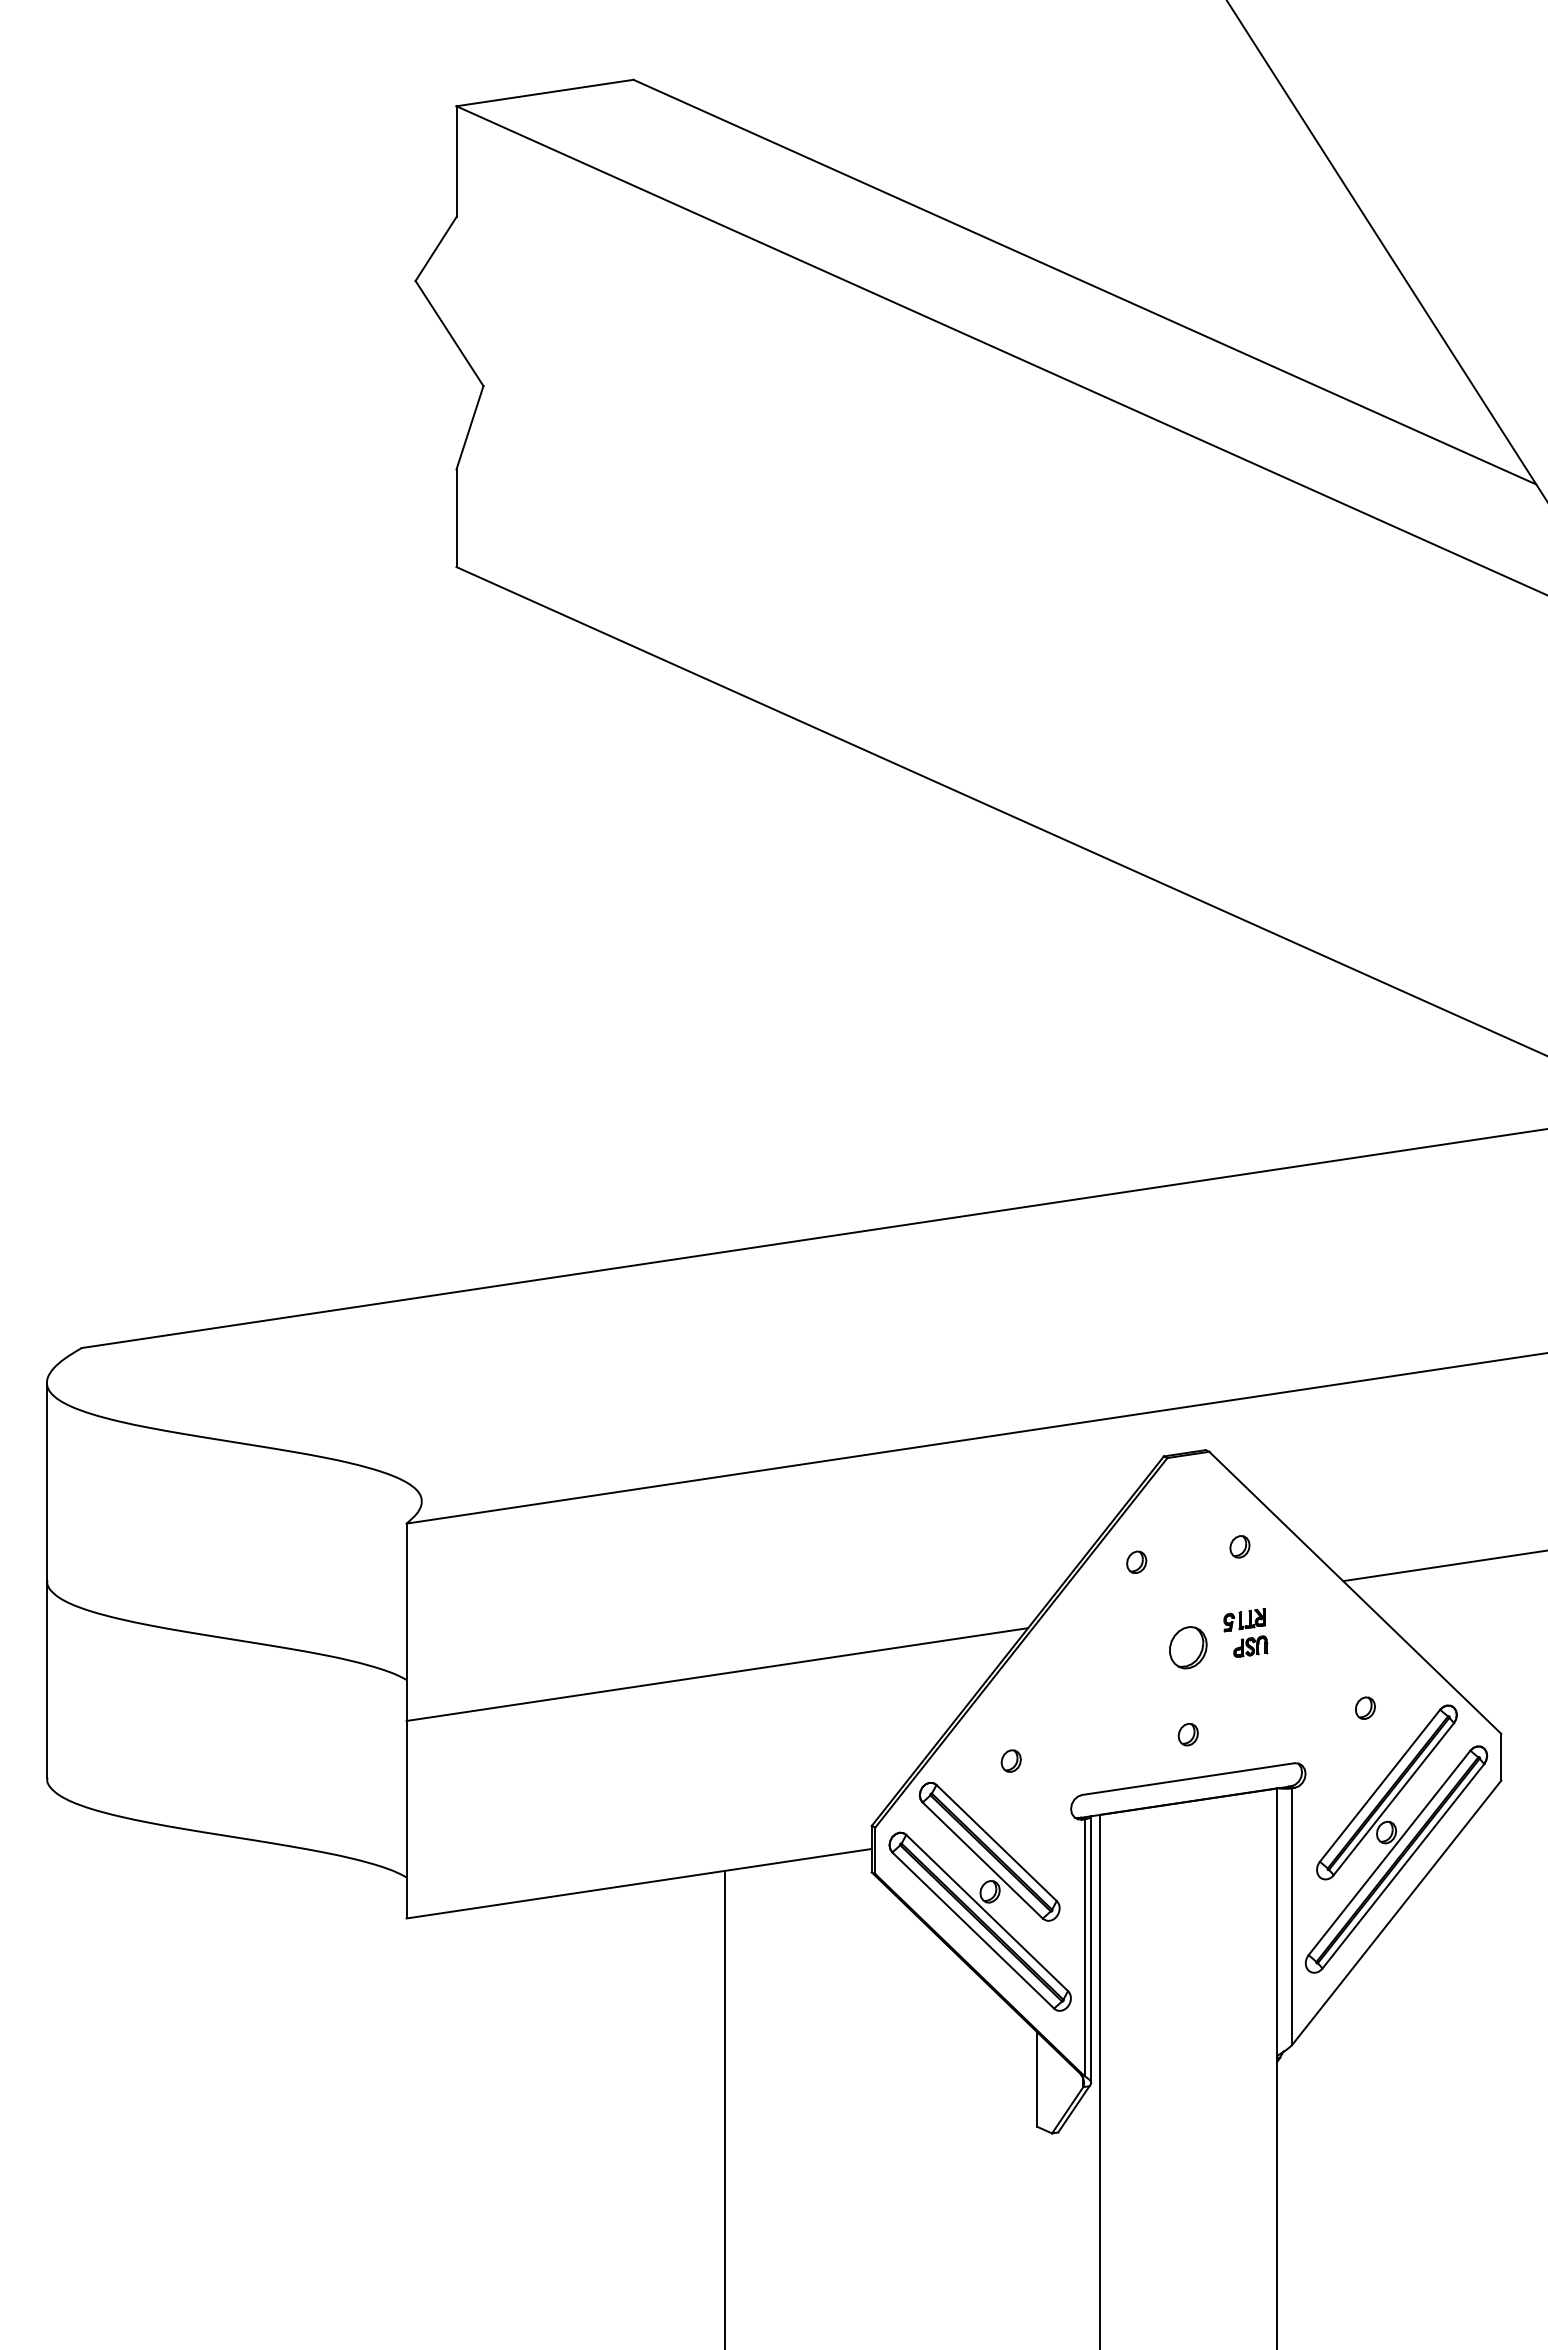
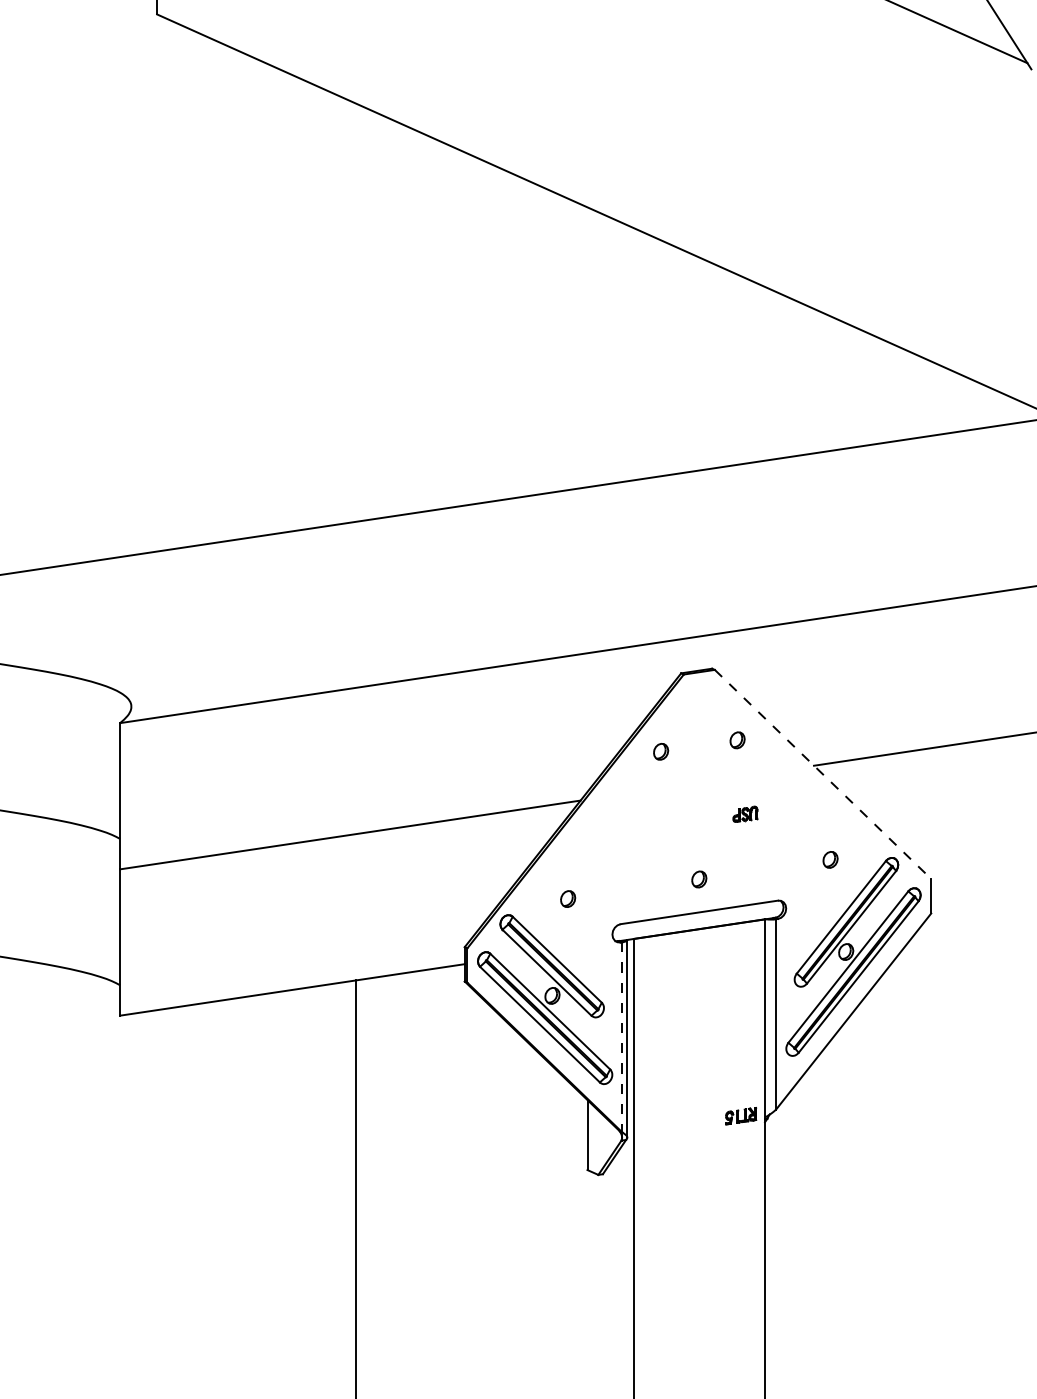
line: (1355, 1593) -> (823, 774), solid -> dashed
part: (1244, 1620) -> (740, 1116), moved
part: (1188, 1647) -> (699, 814), removed
line: (1084, 1948) -> (622, 1037), solid -> dashed

